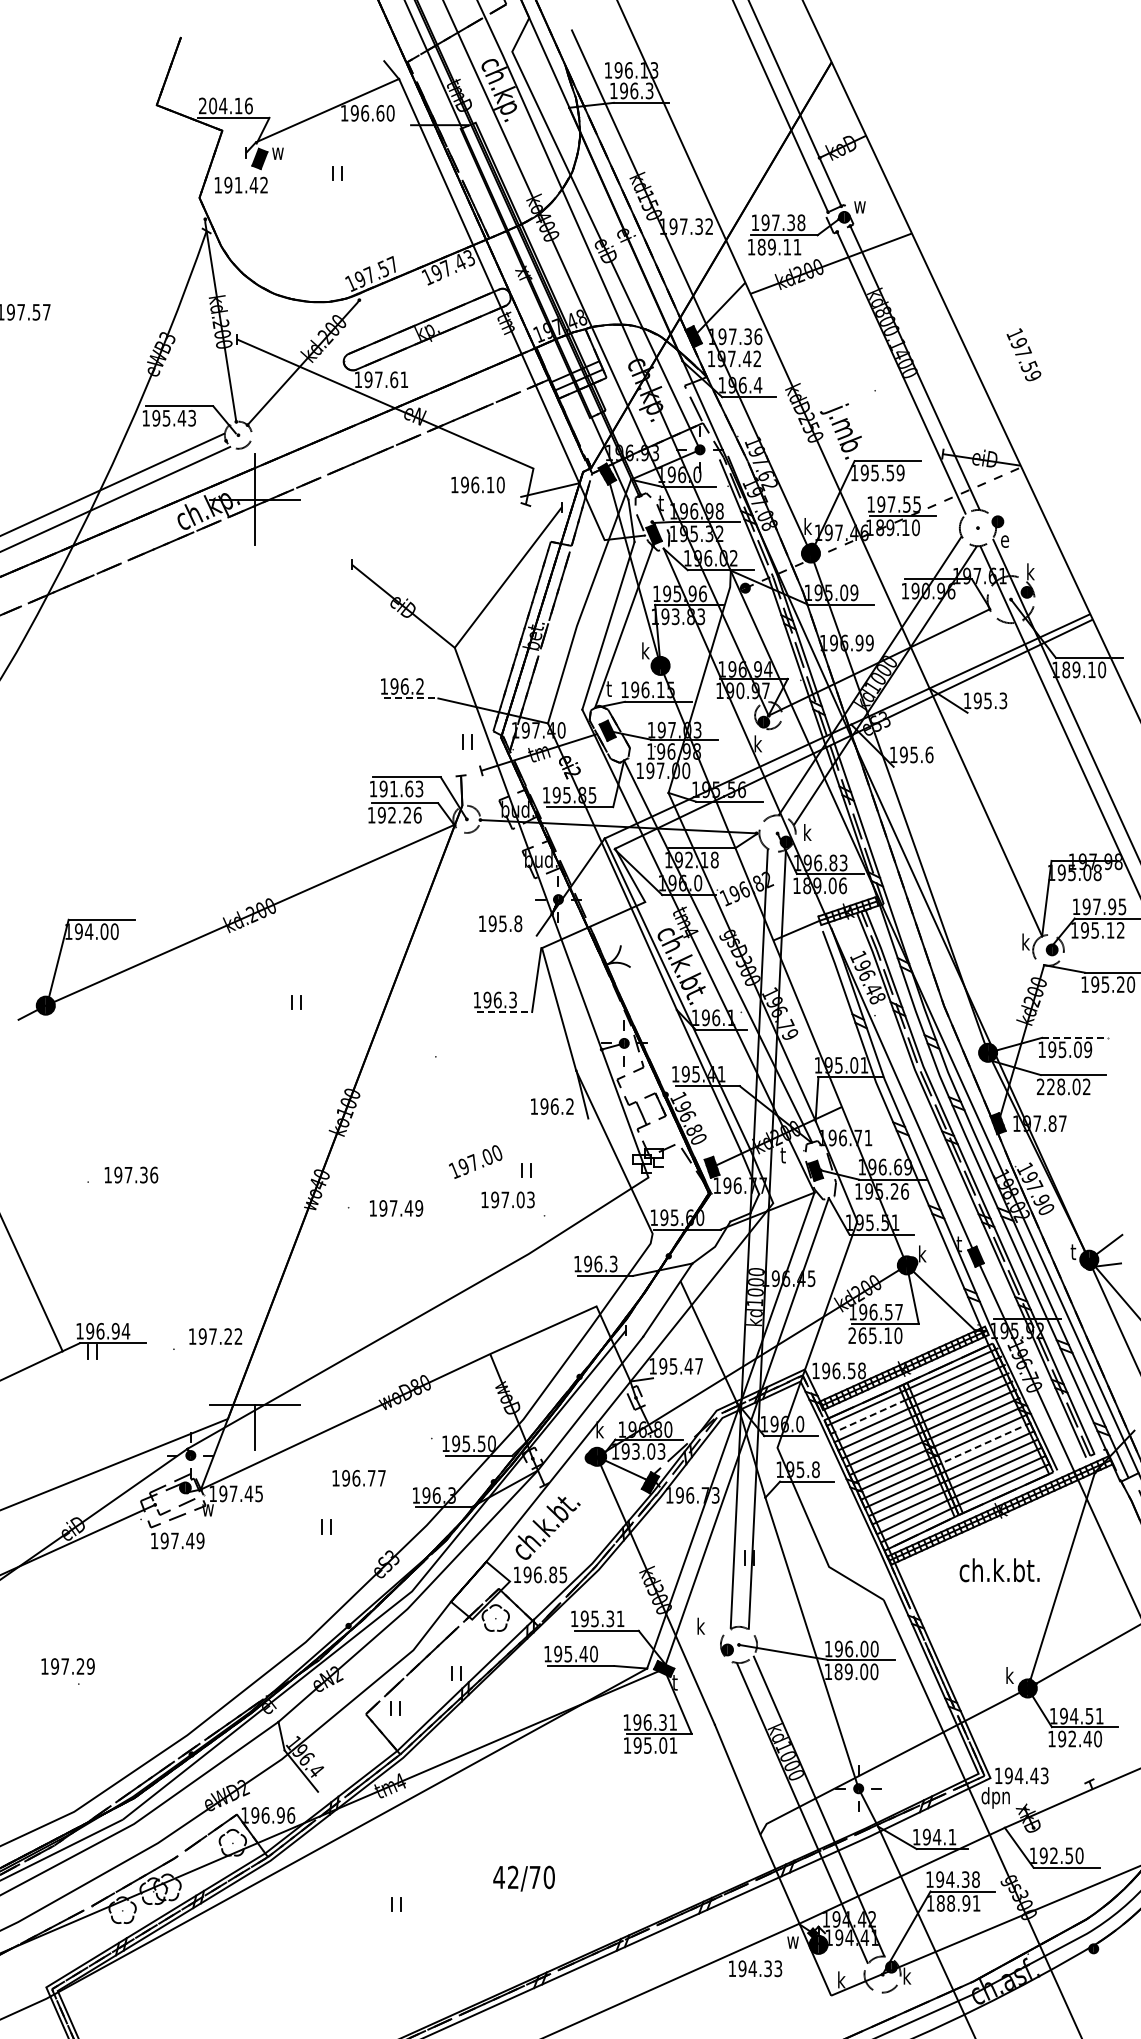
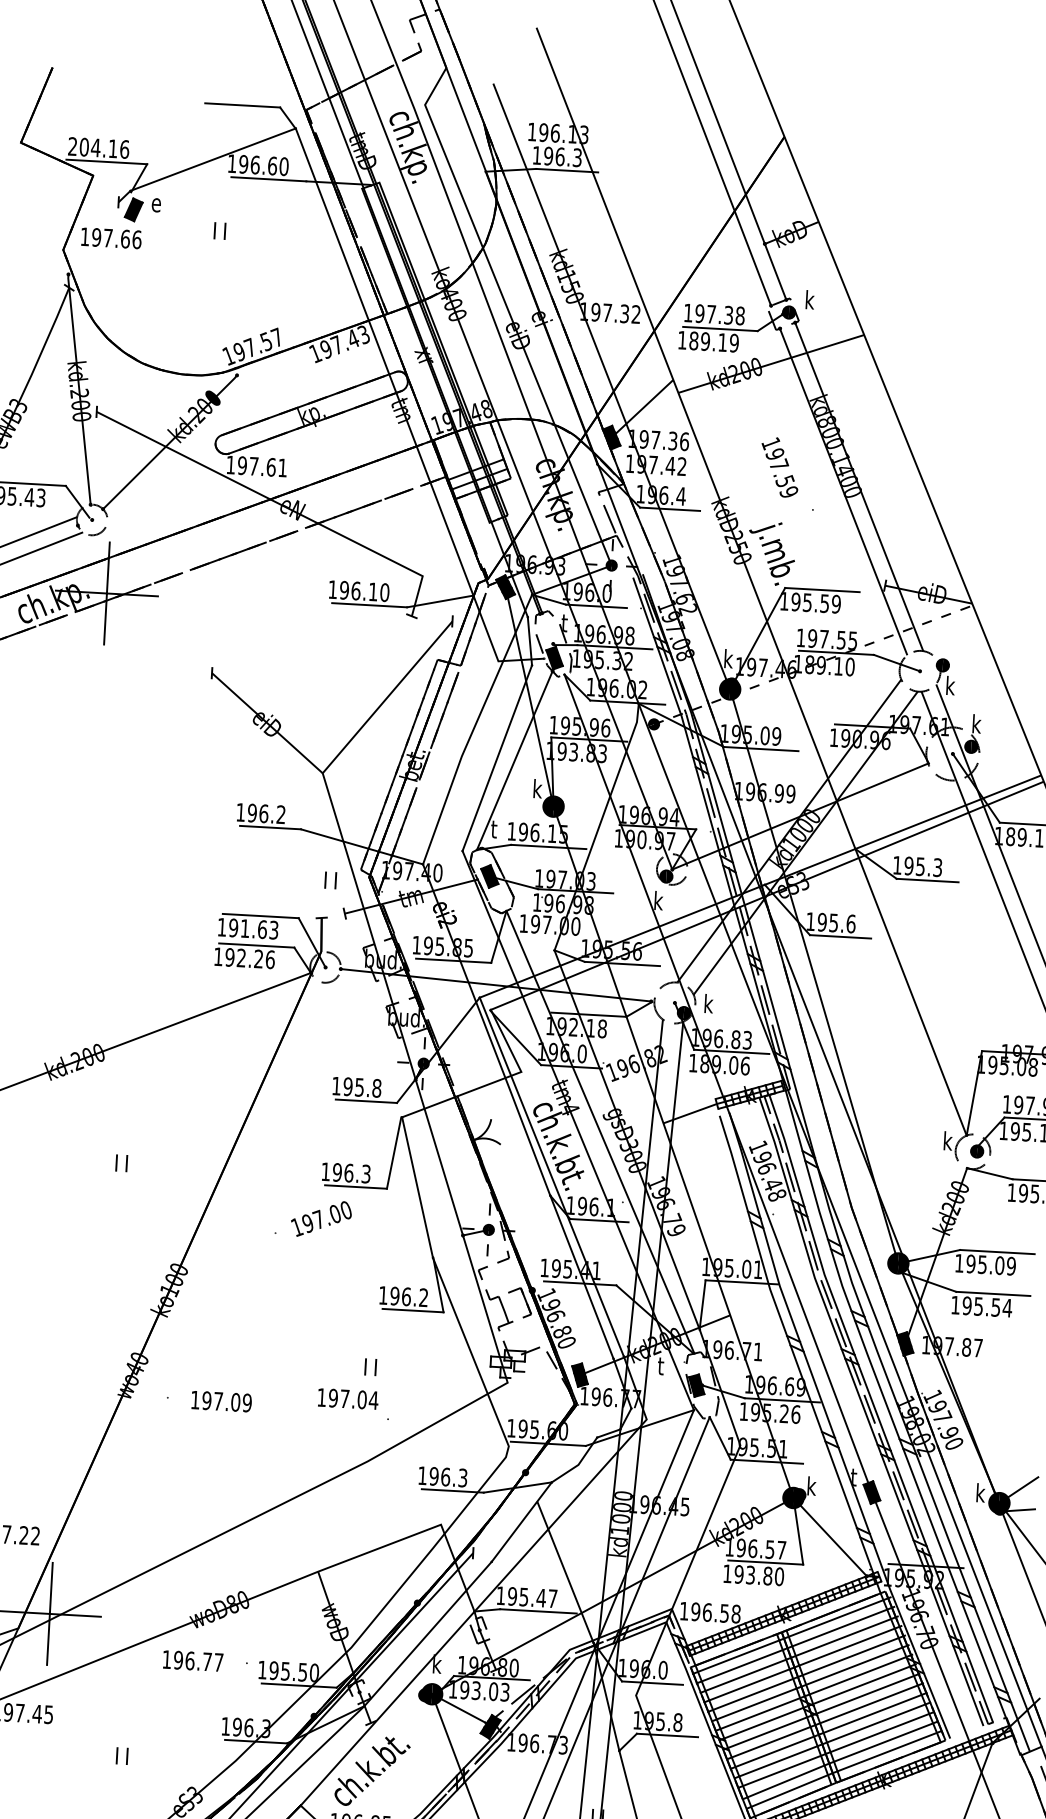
line: (350, 61) -> (242, 105), added
line: (377, 125) -> (268, 179), added
text: (277, 153) -> (154, 204), w -> e
text: (251, 184) -> (122, 238), 191.42 -> 197.66
text: (860, 204) -> (808, 299), w -> k
text: (797, 246) -> (734, 342), 189.11 -> 189.19
text: (1023, 354) -> (779, 467), moved
line: (487, 496) -> (369, 604), added
line: (956, 521) -> (896, 662), added
text: (1005, 538) -> (950, 684), e -> k
line: (411, 698) -> (270, 827), dashed -> solid
line: (994, 712) -> (927, 880), added
line: (920, 766) -> (840, 936), added
line: (509, 935) -> (366, 1101), added
line: (505, 1012) -> (356, 1187), dashed -> solid
line: (1075, 1037) -> (997, 1251), dashed -> solid
text: (1063, 1086) -> (981, 1306), 228.02 -> 195.54
line: (561, 1118) -> (413, 1310), added
text: (475, 1161) -> (321, 1218), moved
text: (530, 1199) -> (373, 1399), 197.03 -> 197.04
text: (408, 1208) -> (235, 1402), 197.49 -> 197.09
text: (1072, 1251) -> (981, 1492), t -> k
text: (870, 1335) -> (748, 1574), 265.10 -> 193.80
line: (686, 1378) -> (537, 1611), added
line: (255, 1381) -> (51, 1587), added
line: (867, 1417) -> (739, 1666), dashed -> solid
line: (983, 1444) -> (868, 1704), dashed -> solid
text: (358, 1478) -> (192, 1661), moved

